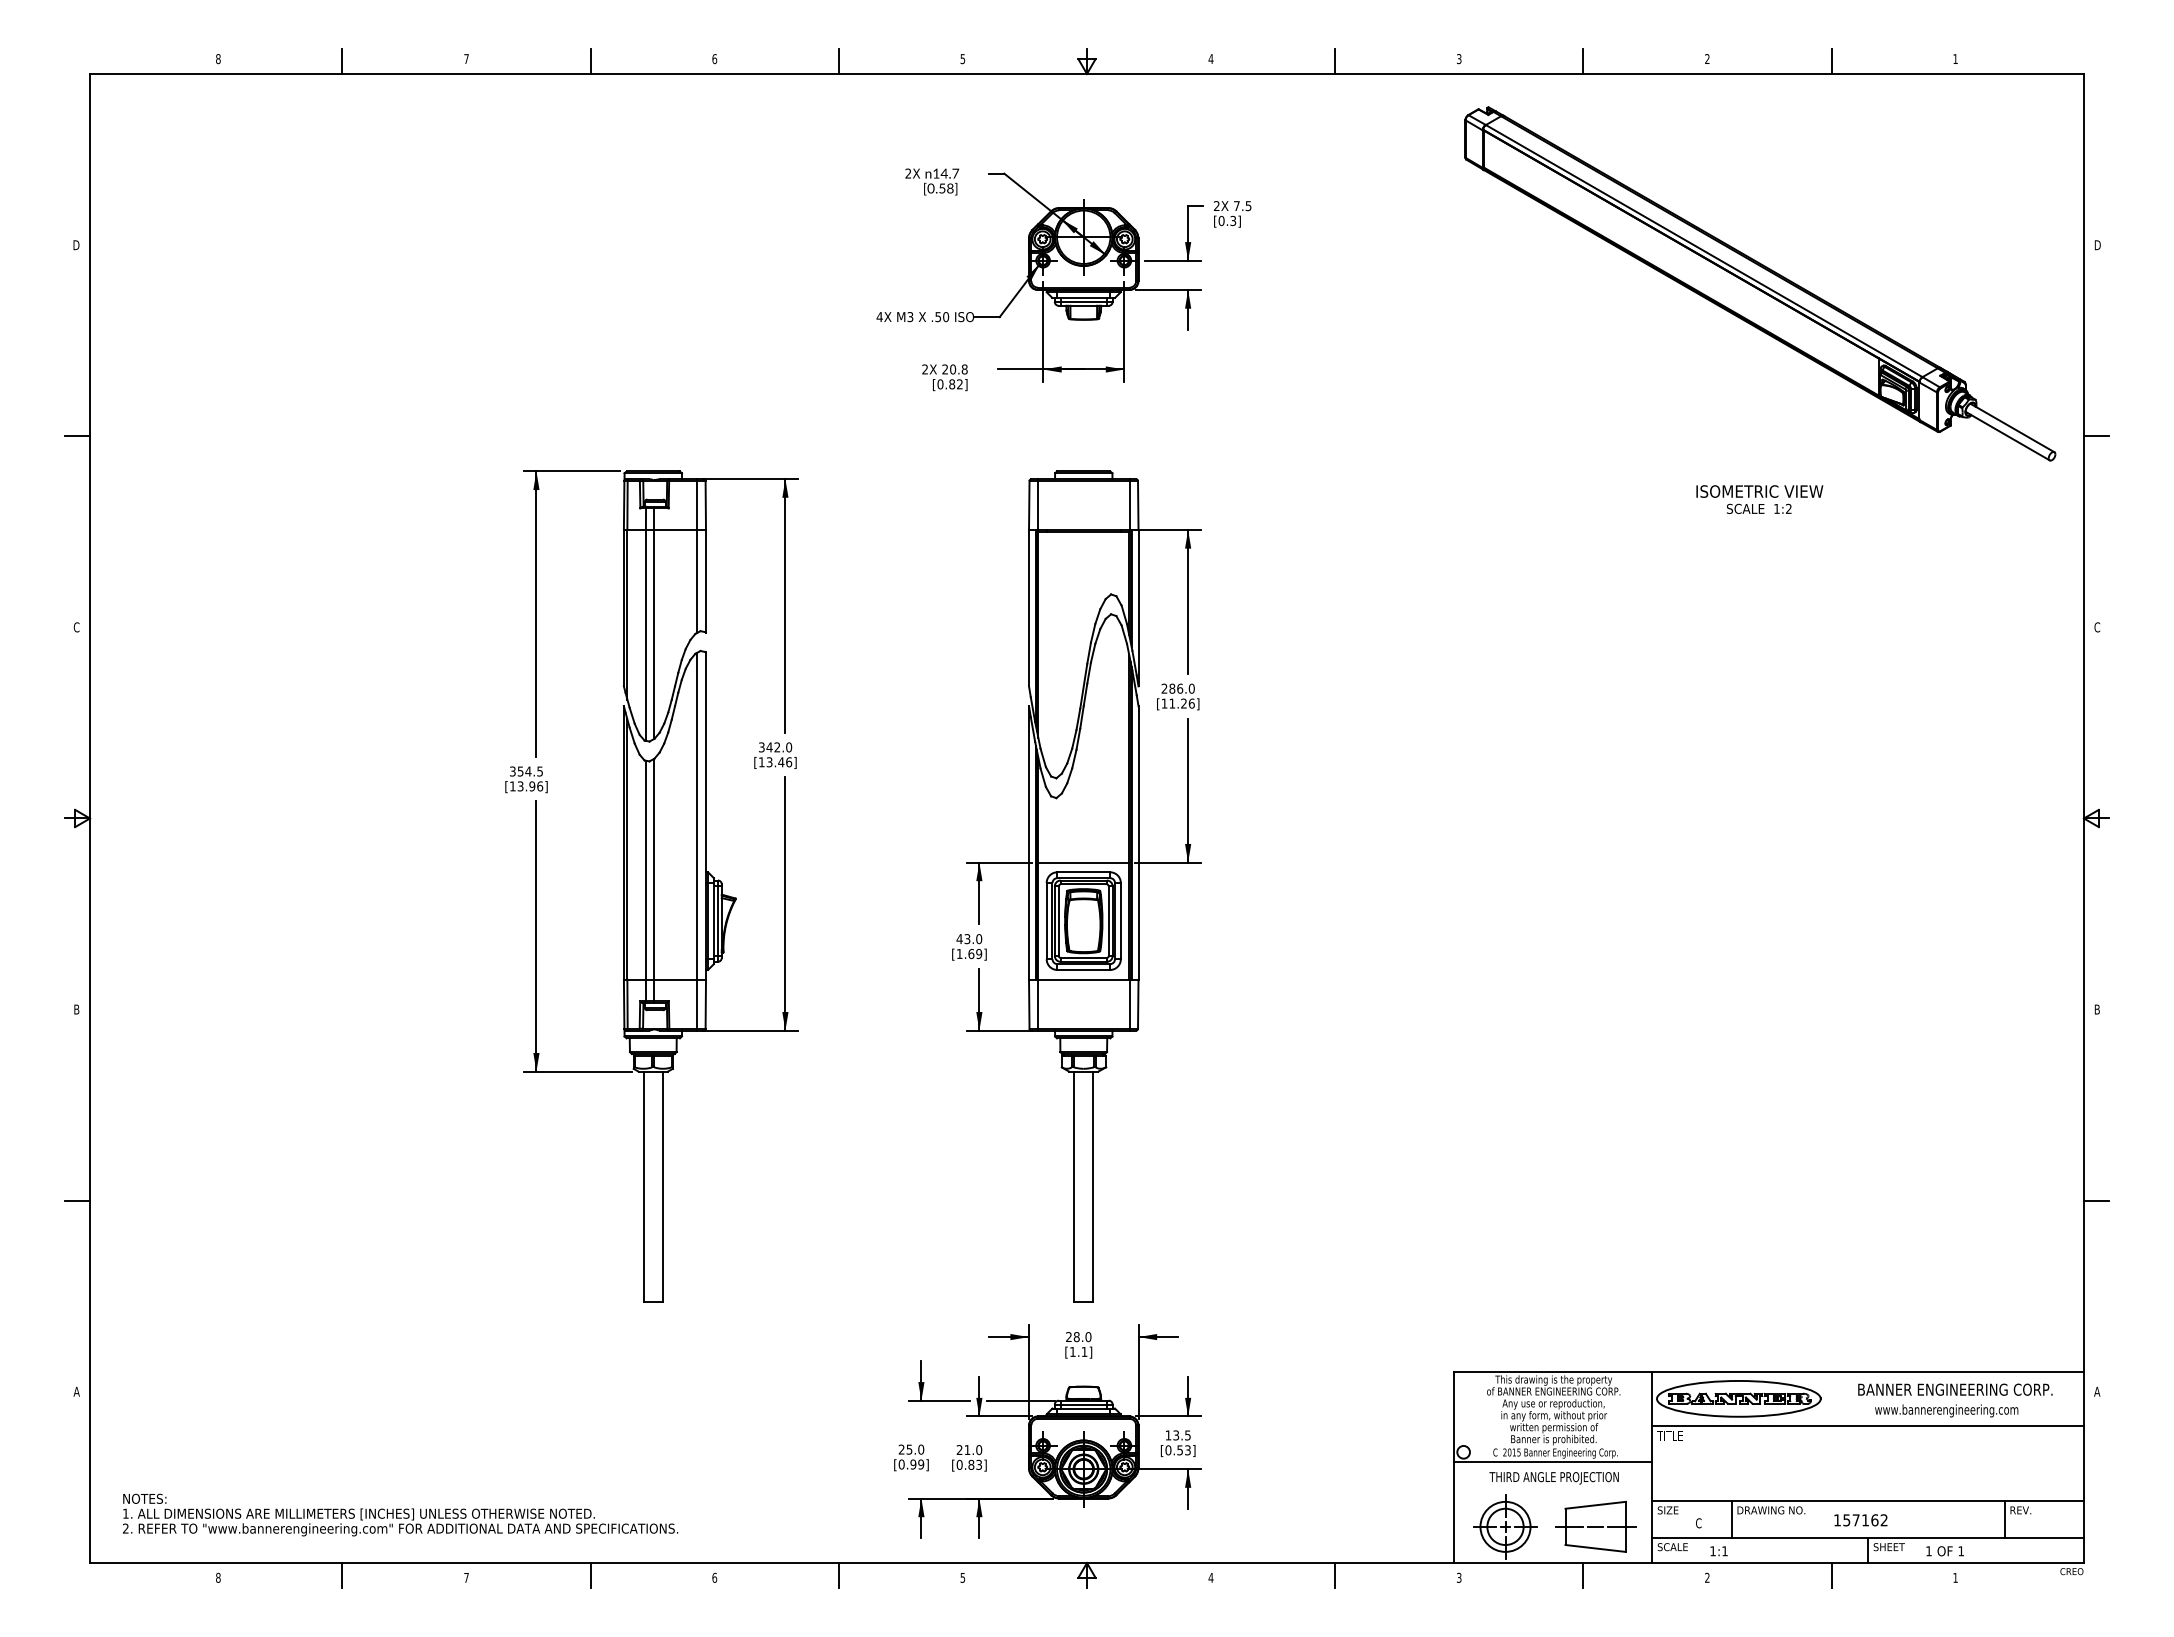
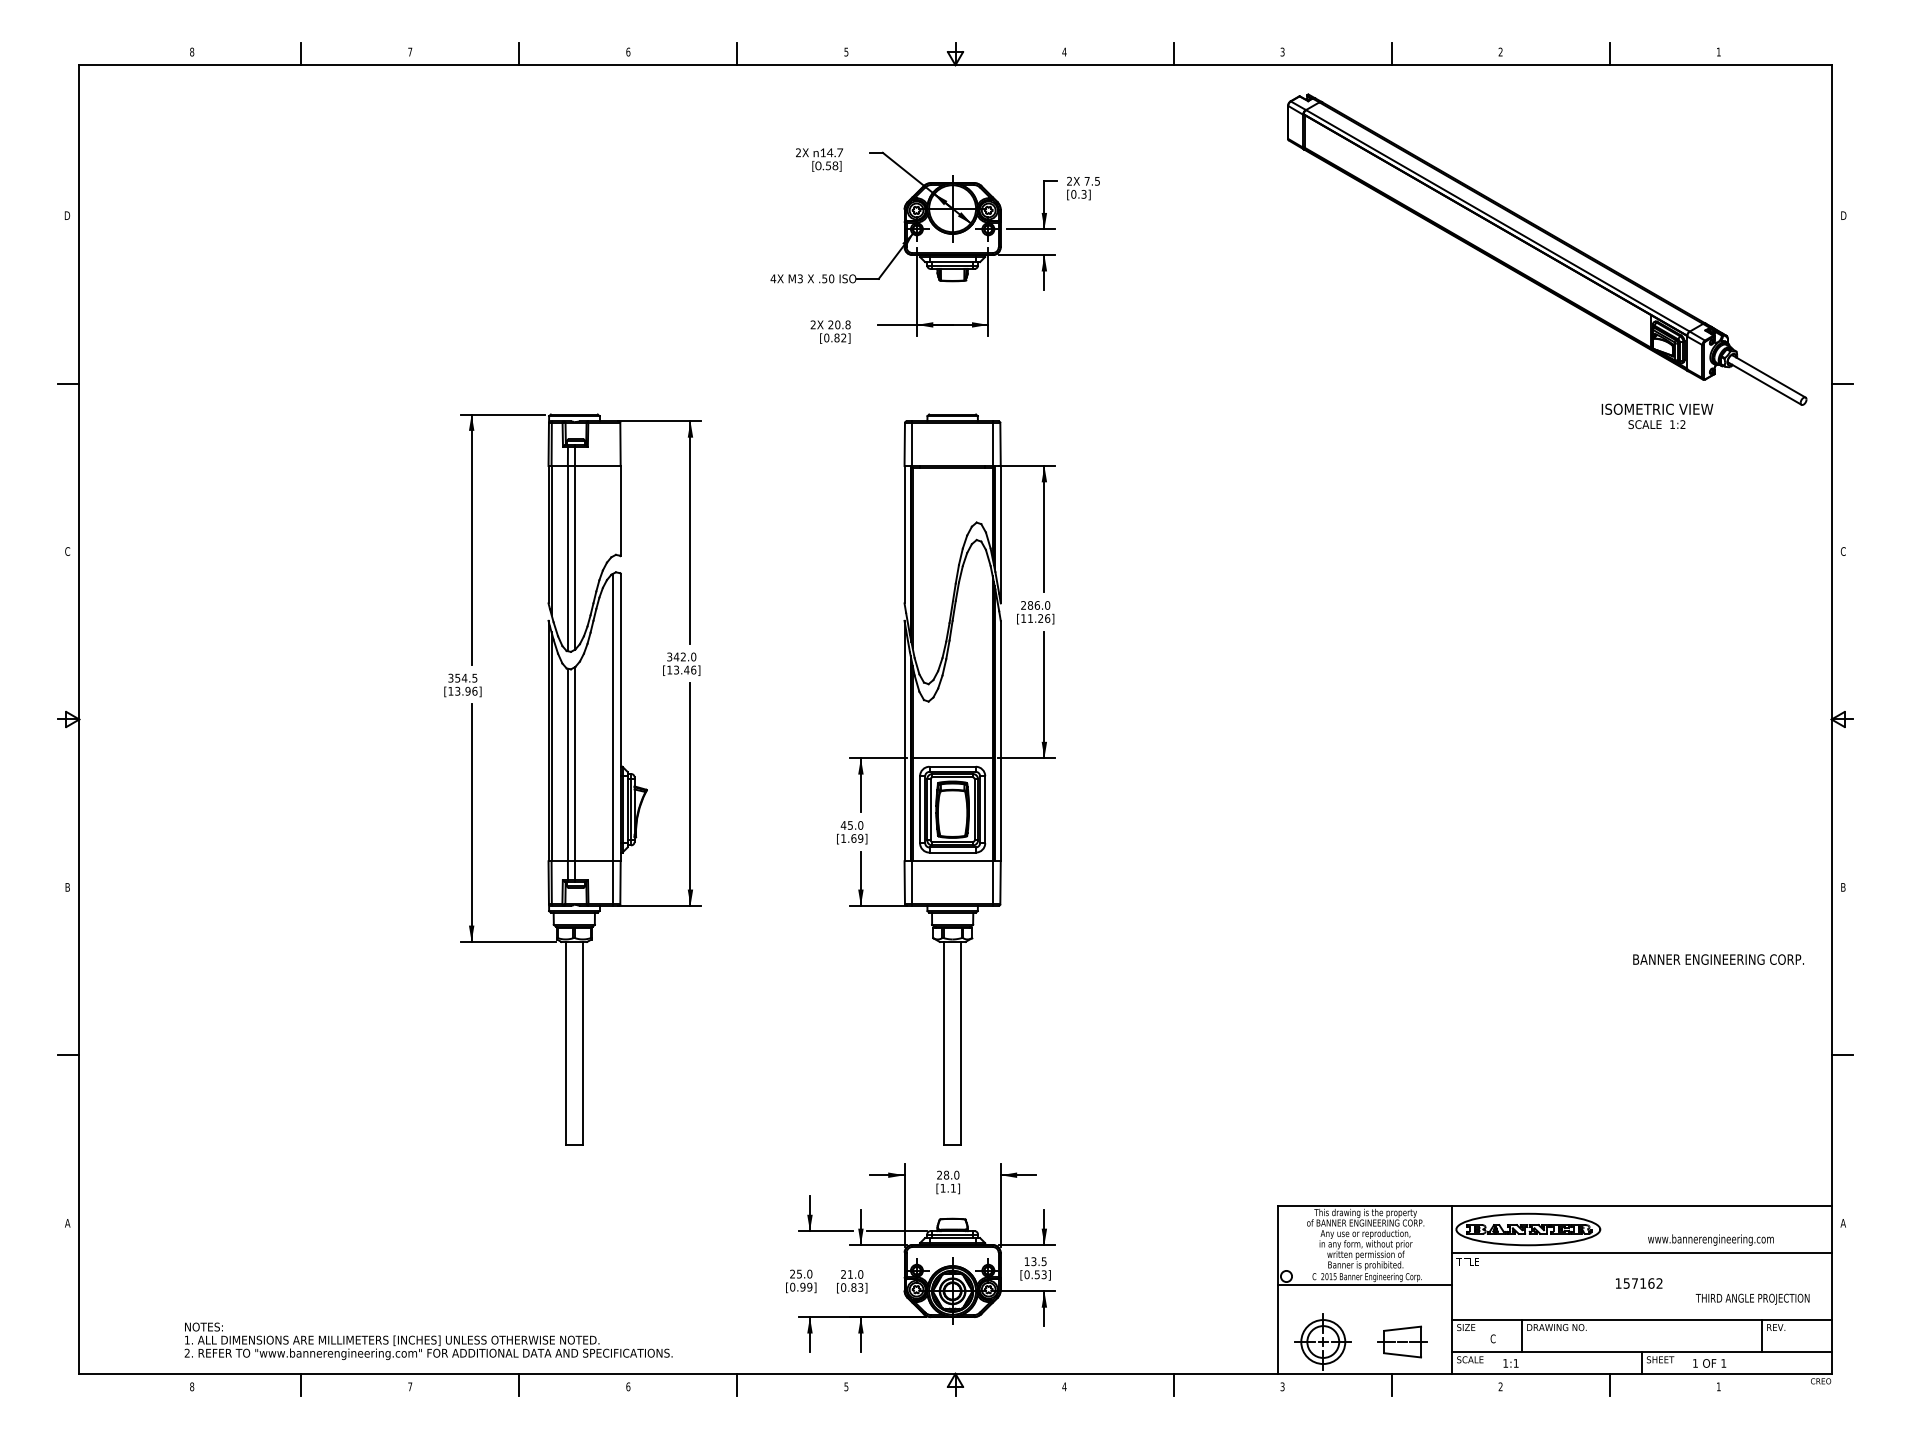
text: (1759, 499) -> (1657, 416), moved
line: (697, 555) -> (613, 488), removed
text: (967, 938) -> (850, 824), 43.0 -> 45.0
text: (1955, 1389) -> (1718, 959), moved
text: (1553, 1478) -> (1752, 1299), moved
text: (400, 1514) -> (428, 1340), moved
text: (1860, 1520) -> (1638, 1283), moved
part: (1595, 1526) -> (1402, 1341), size x0.7

